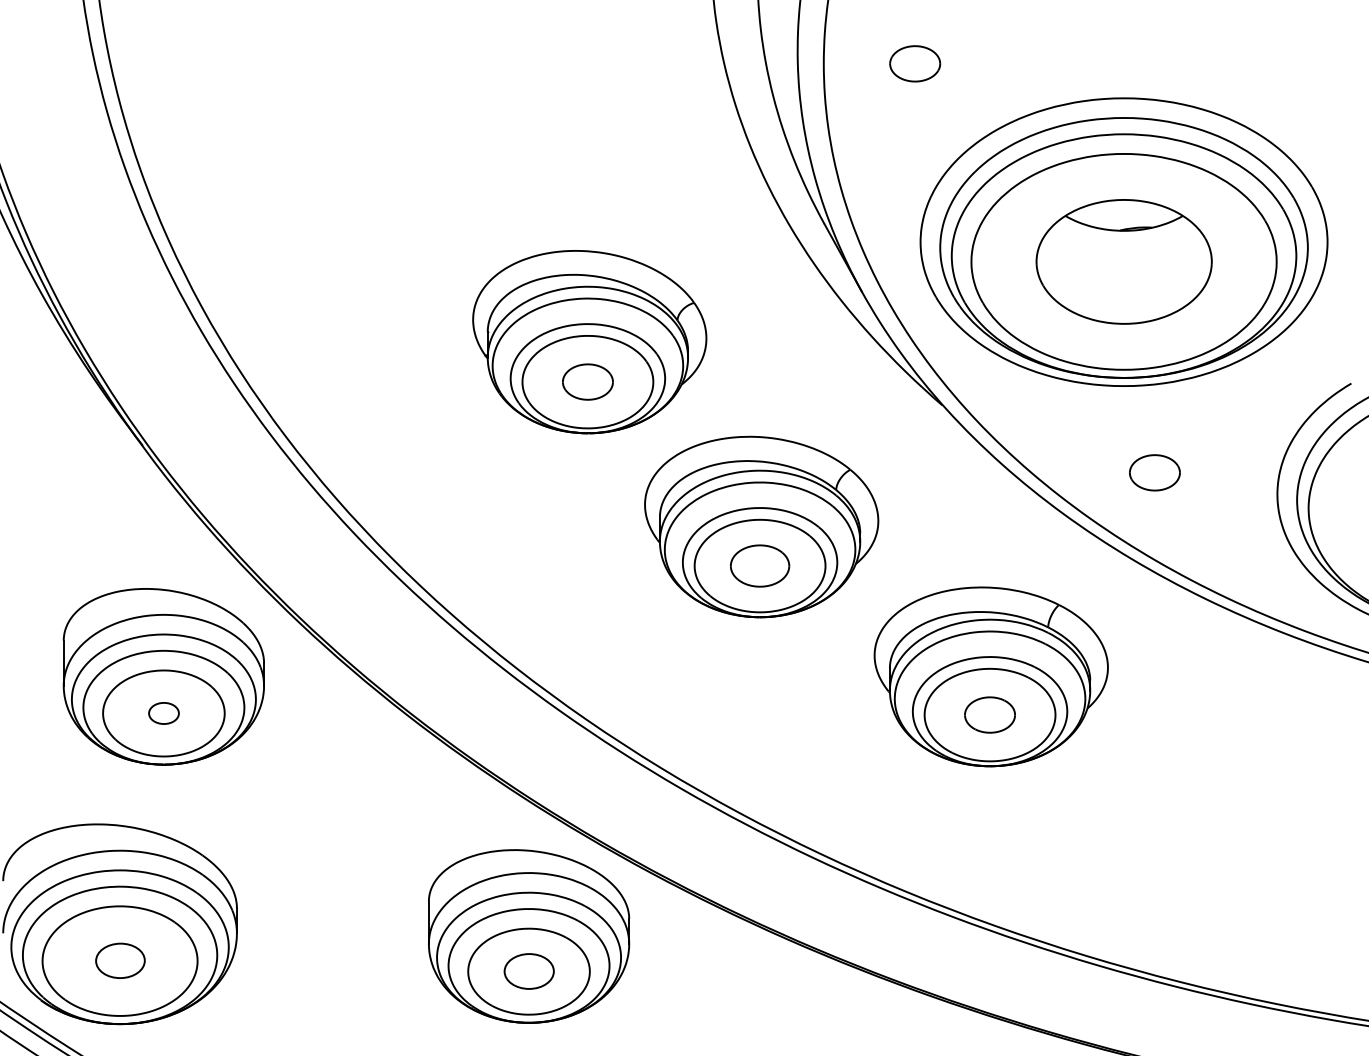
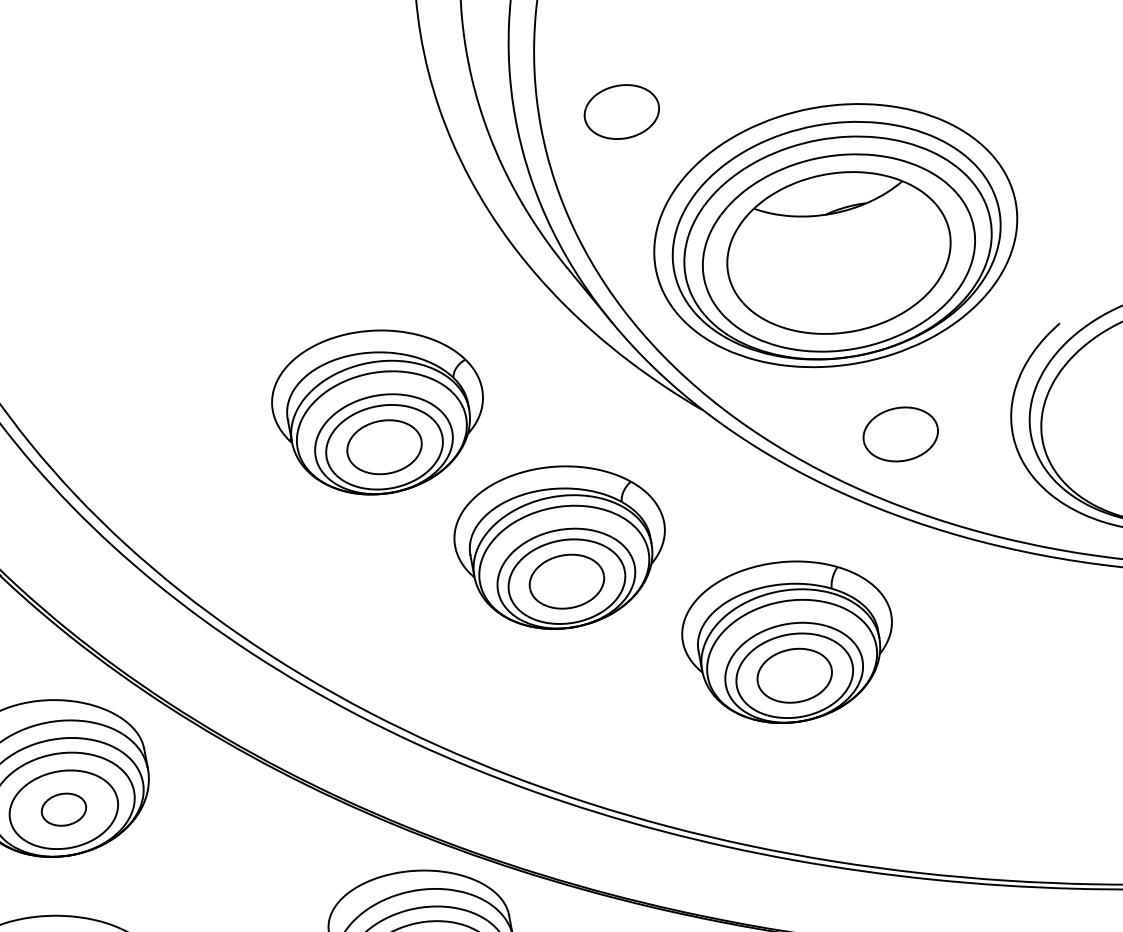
part: (914, 63) -> (621, 111), size x1.67
part: (1124, 261) -> (839, 252), size x1.43
part: (587, 381) -> (384, 446), size x1.67
part: (1154, 472) -> (900, 434), size x1.67
part: (759, 565) -> (566, 581), size x1.43
part: (163, 713) -> (63, 809), size x1.67
part: (989, 714) -> (794, 675), size x1.67

